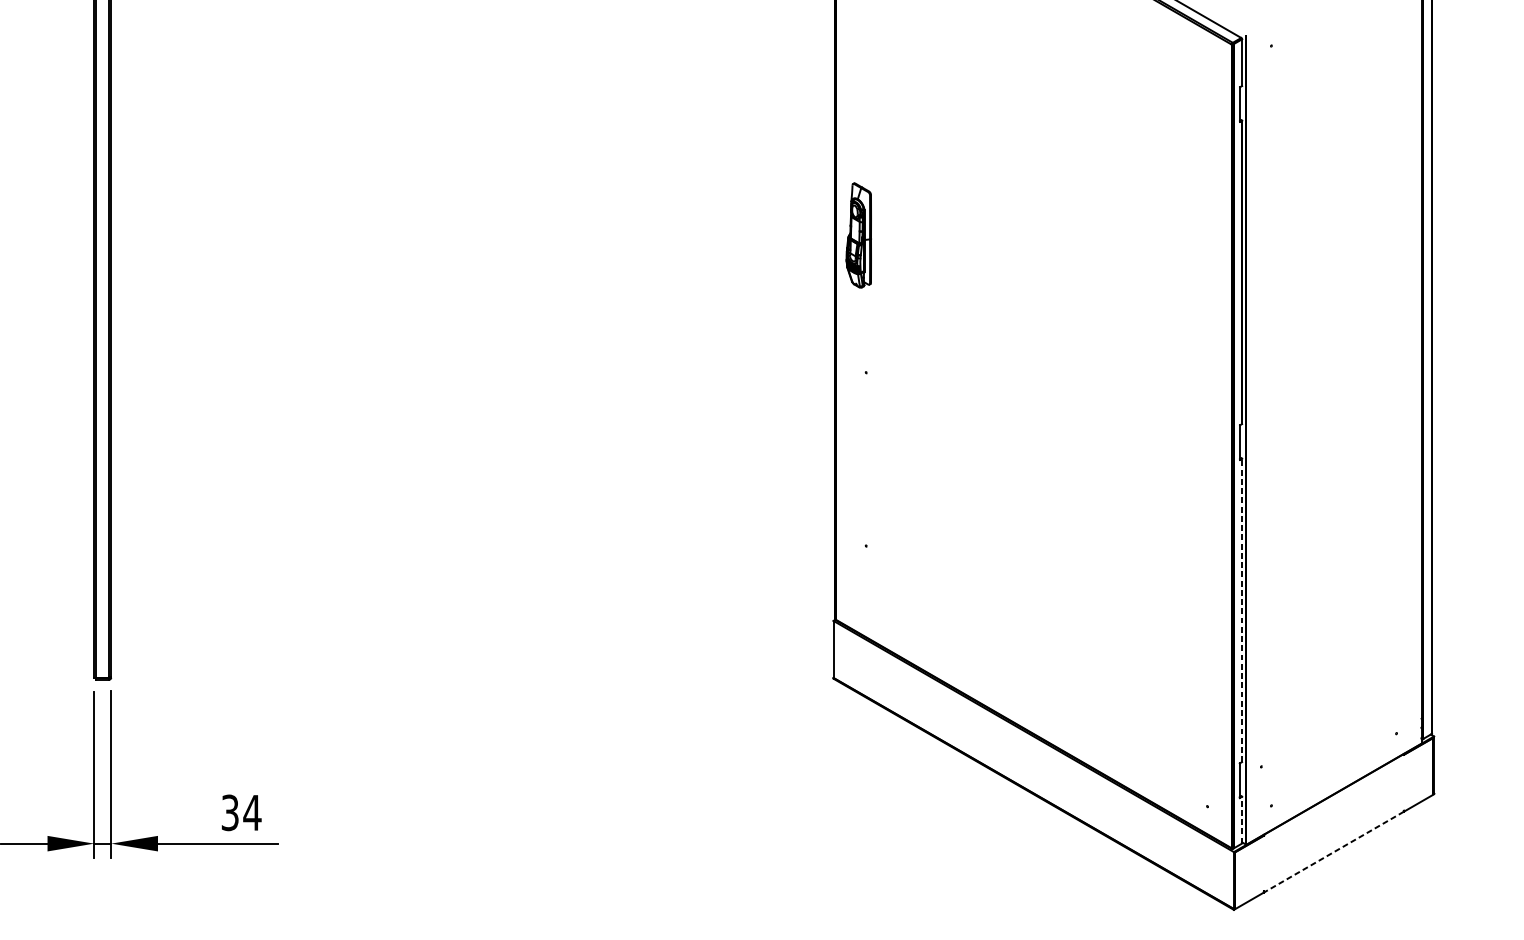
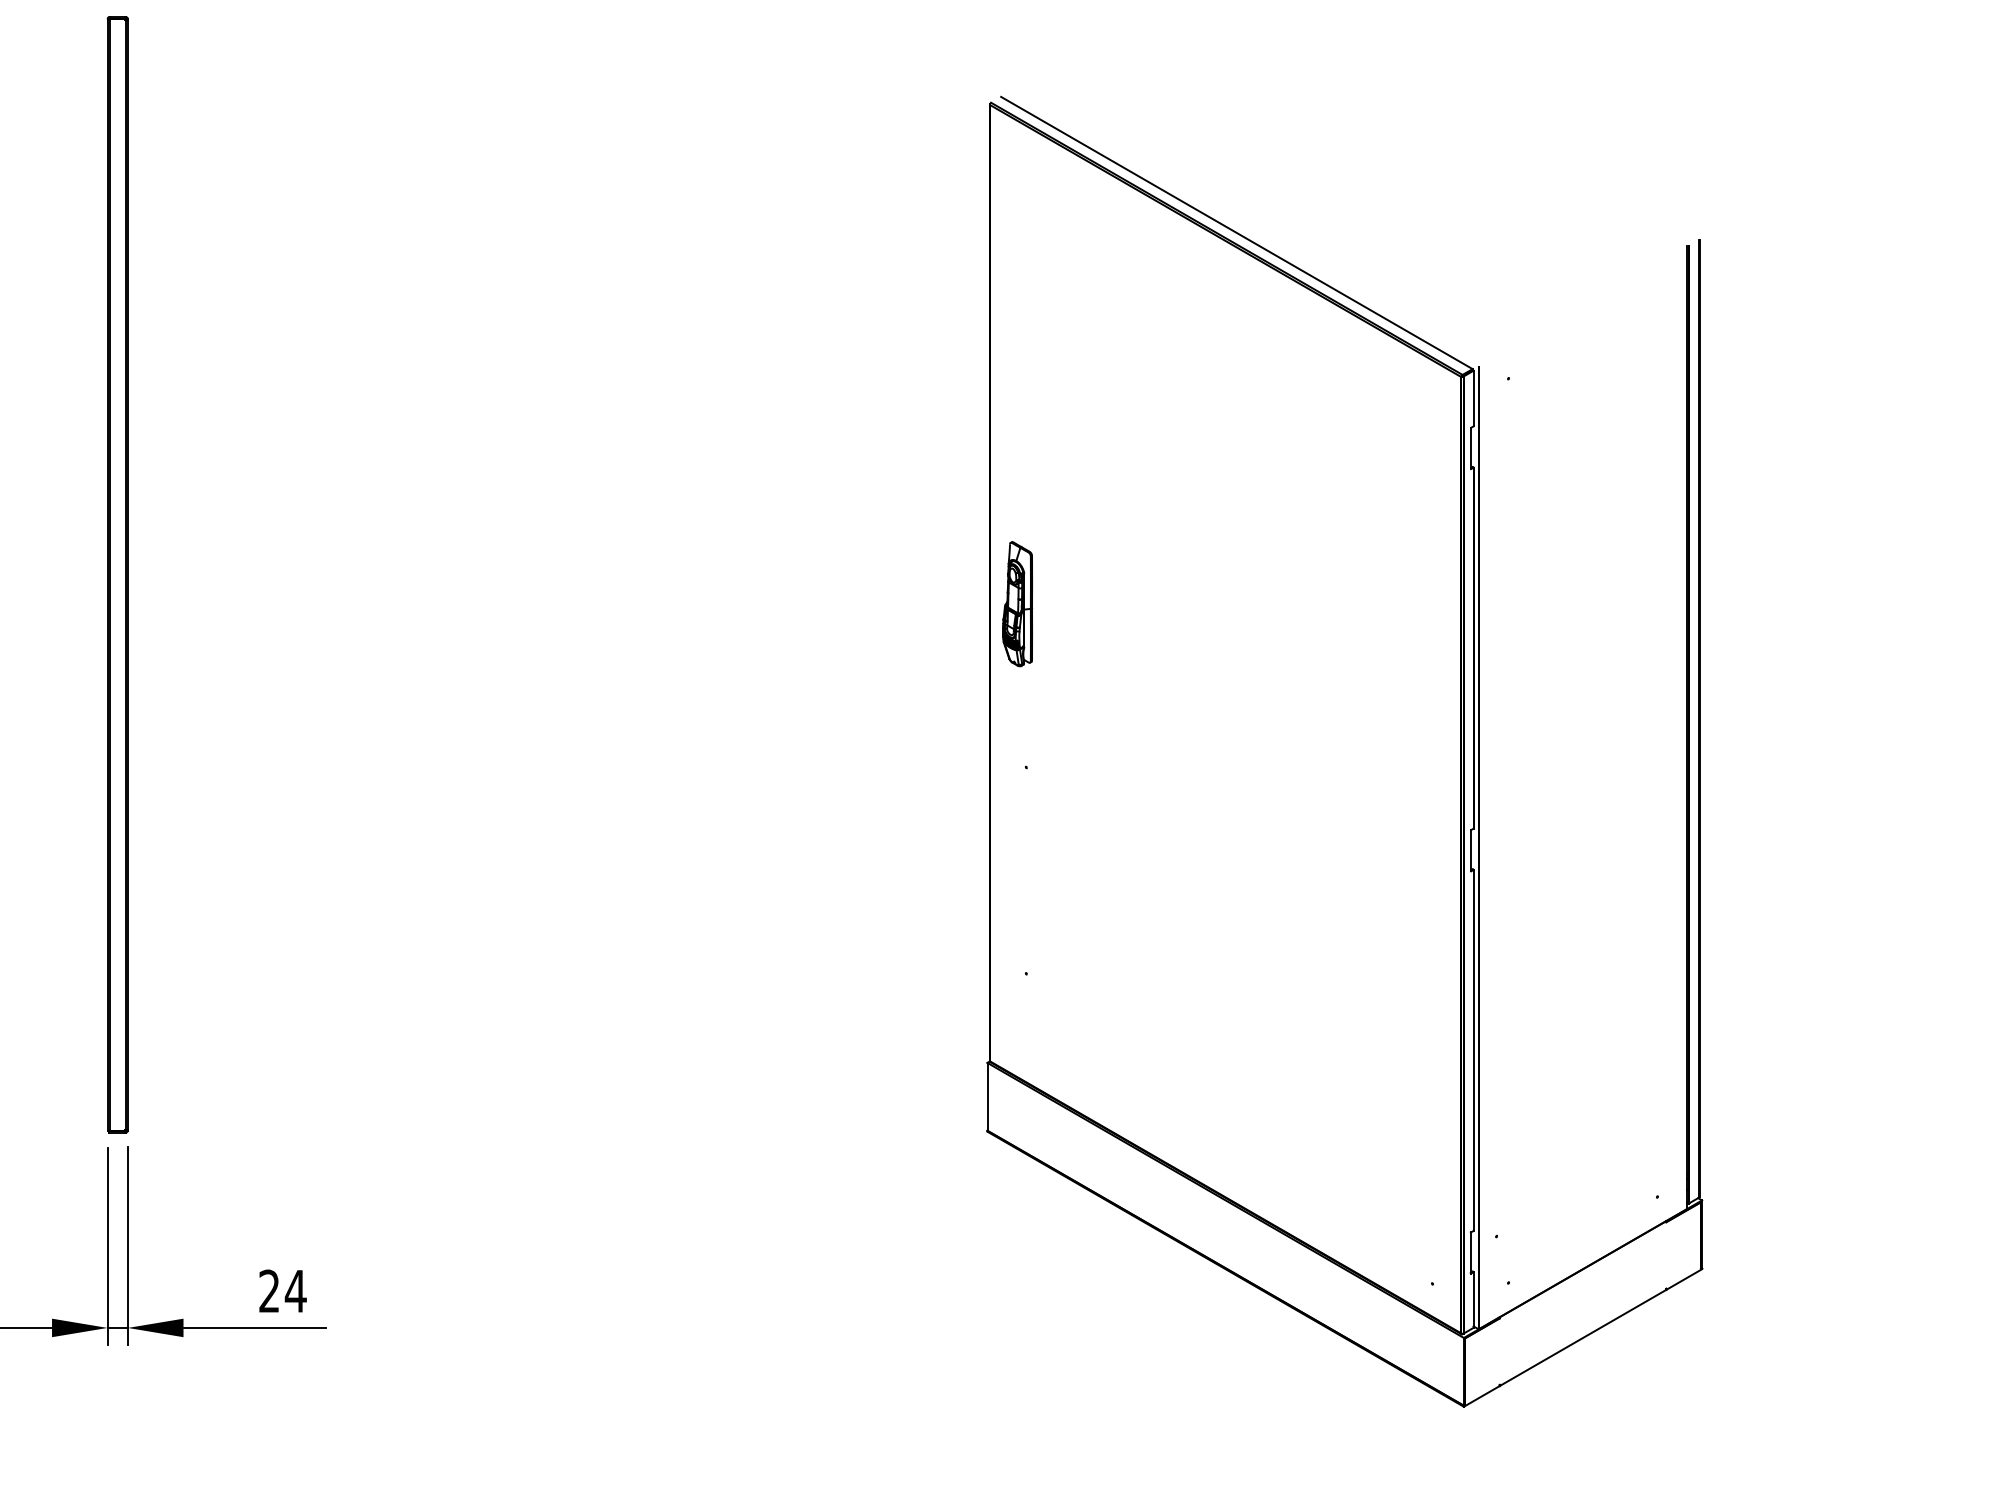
line: (1241, 610) -> (1473, 1050), dashed -> solid
text: (230, 813) -> (269, 1291), 34 -> 24
line: (1241, 820) -> (1473, 1300), dashed -> solid
line: (1333, 852) -> (1582, 1338), dashed -> solid

